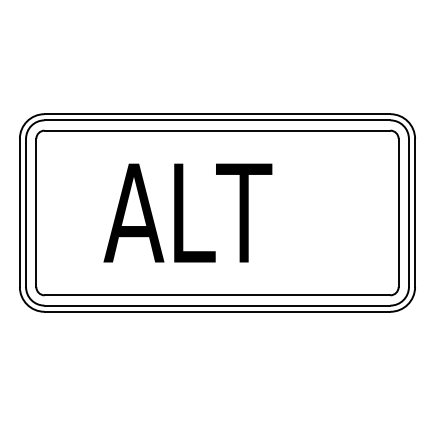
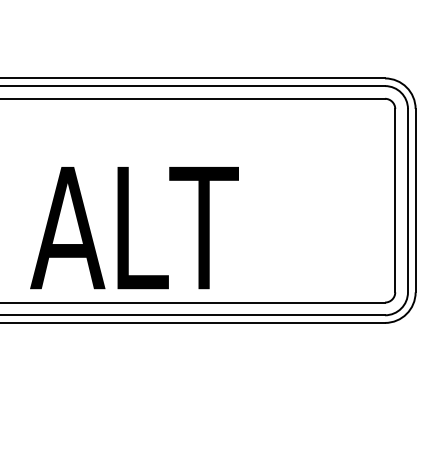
text: (187, 212) -> (134, 227), moved

